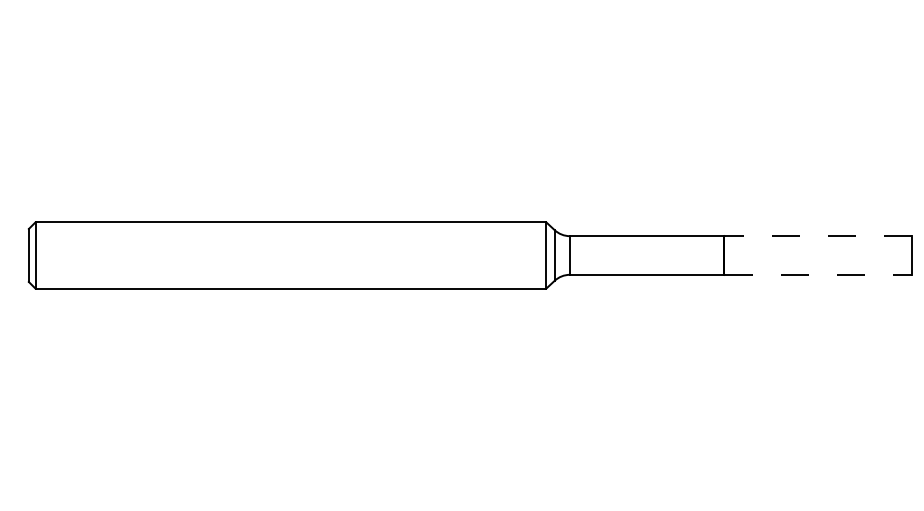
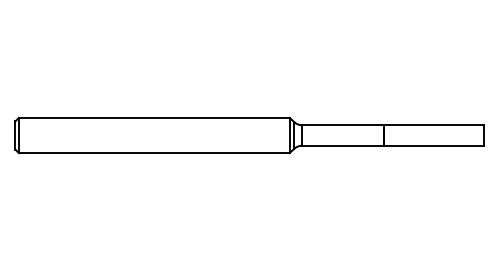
line: (817, 236) -> (433, 125), dashed -> solid
line: (817, 274) -> (433, 145), dashed -> solid

